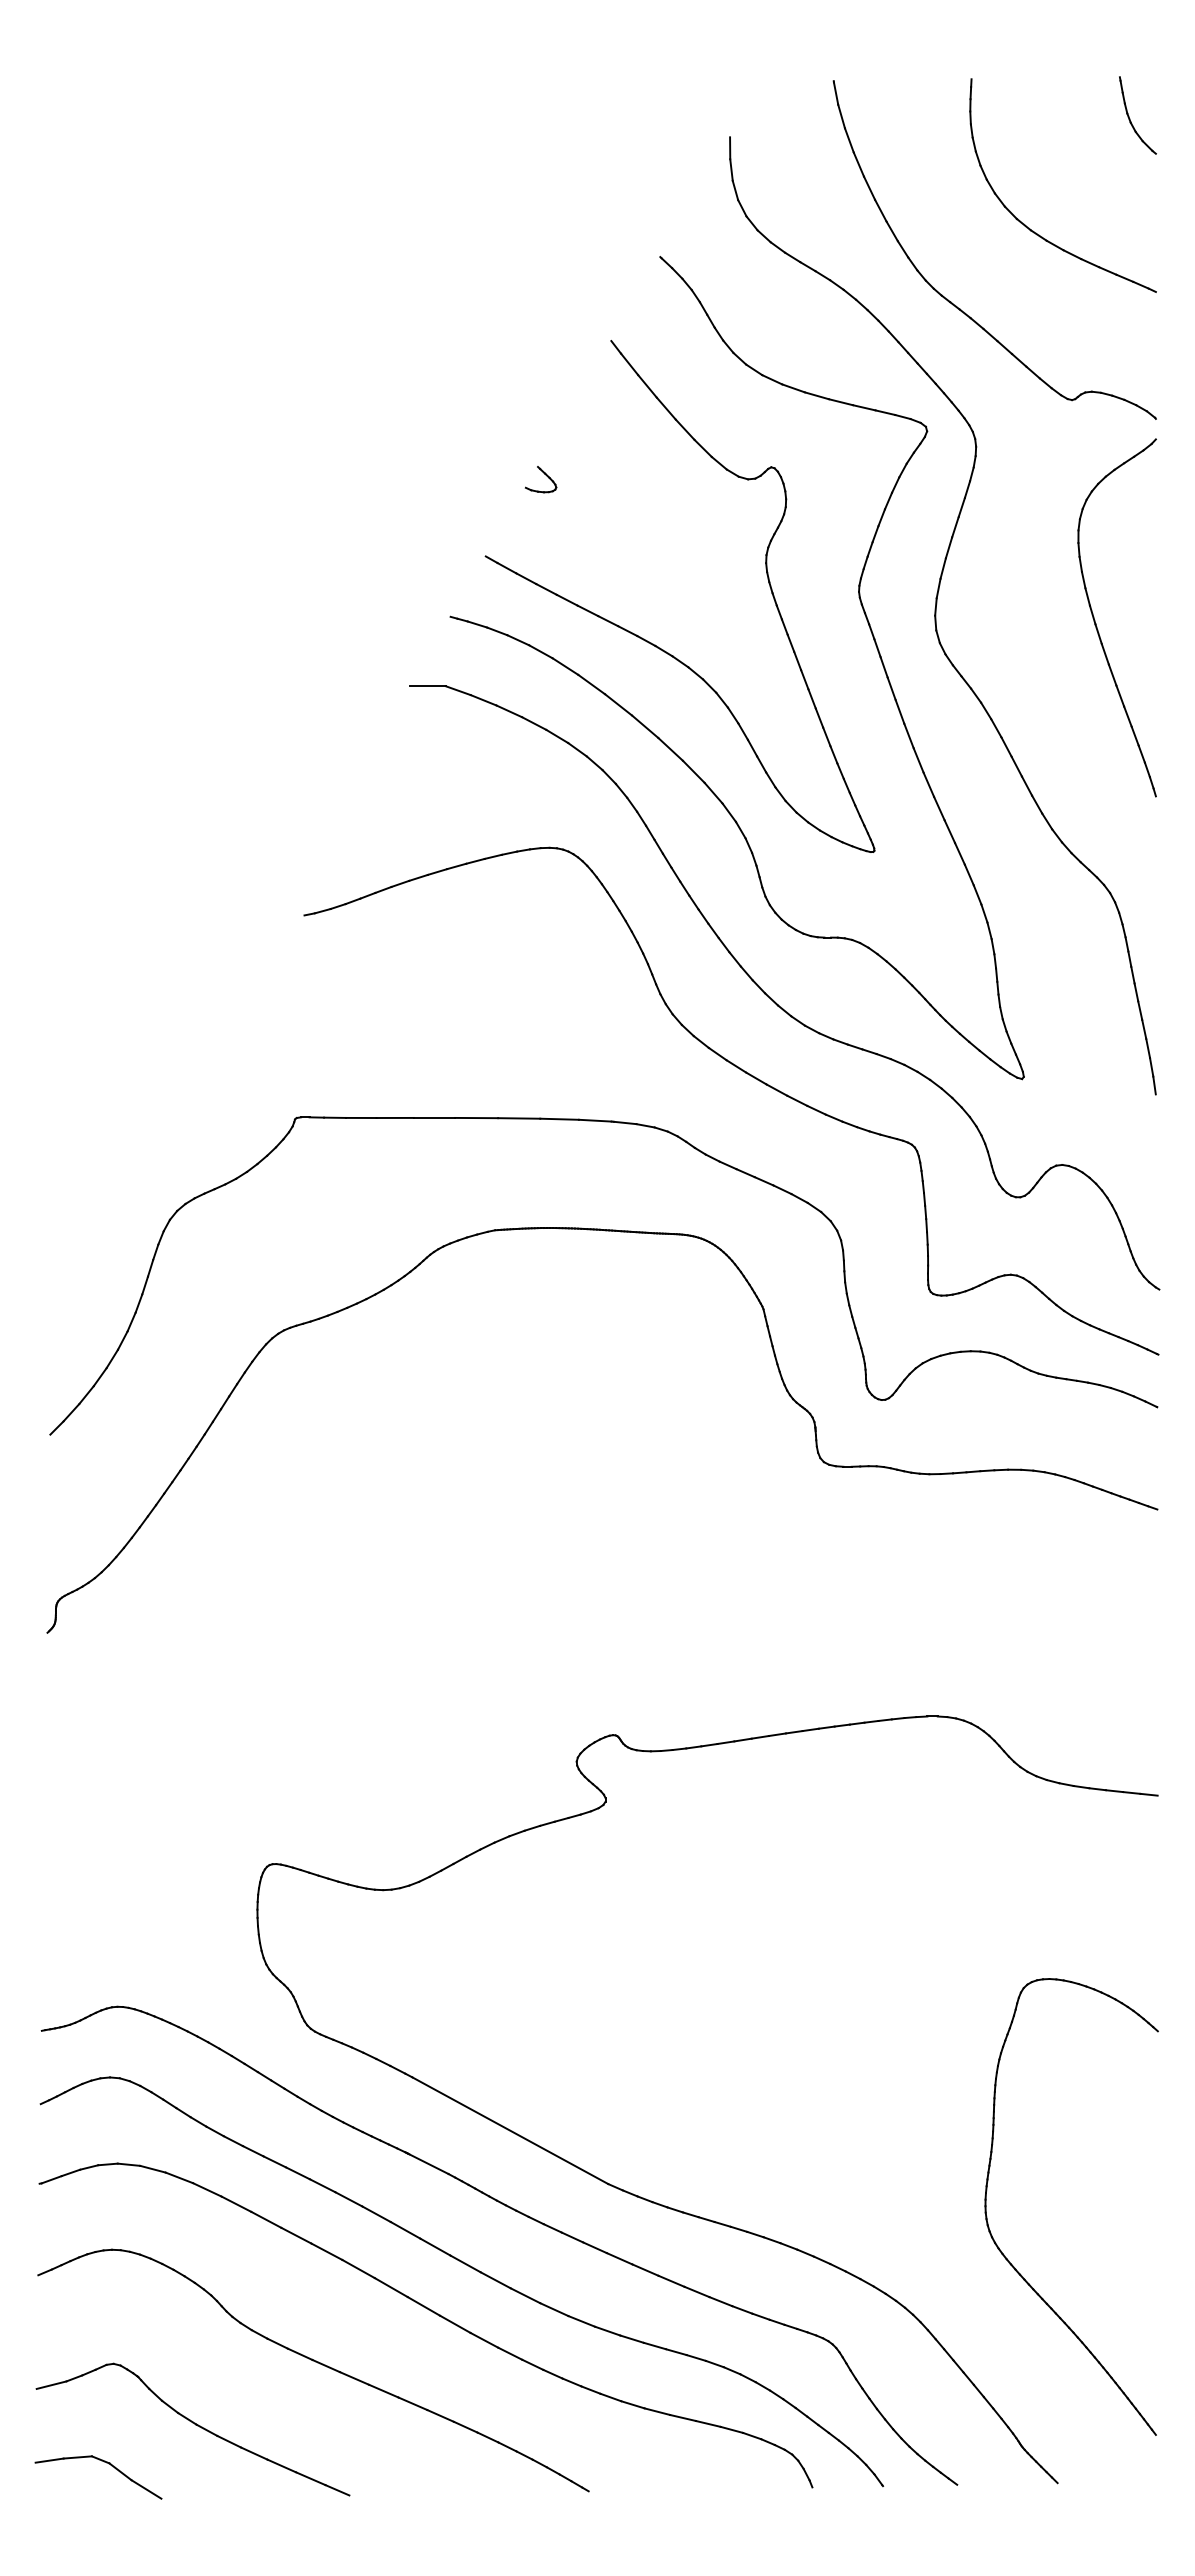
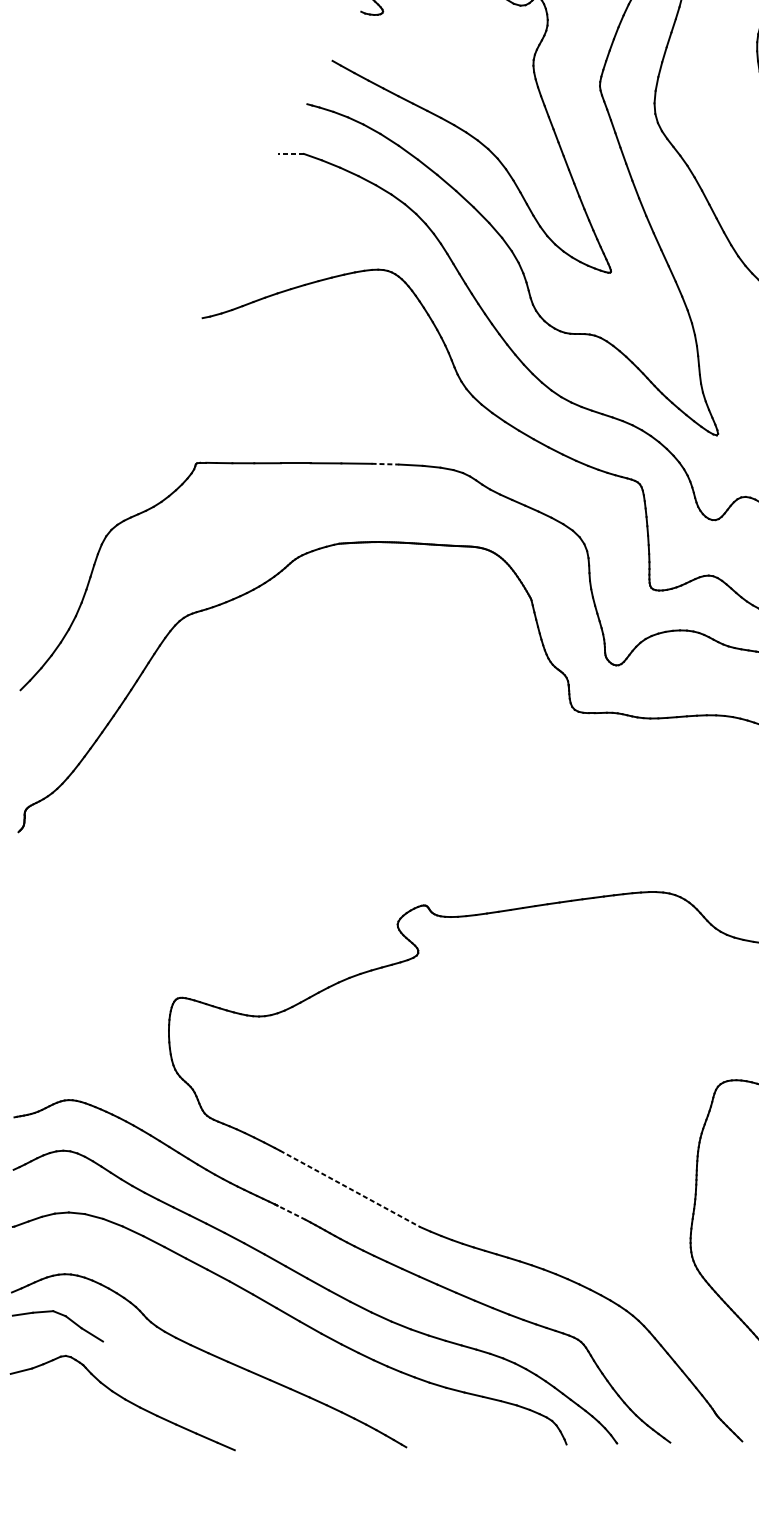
line: (428, 686) -> (291, 154), solid -> dashed
line: (560, 1119) -> (386, 464), solid -> dashed
line: (510, 2130) -> (350, 1188), solid -> dashed
line: (428, 2164) -> (291, 1213), solid -> dashed
part: (106, 2463) -> (63, 1316), moved

